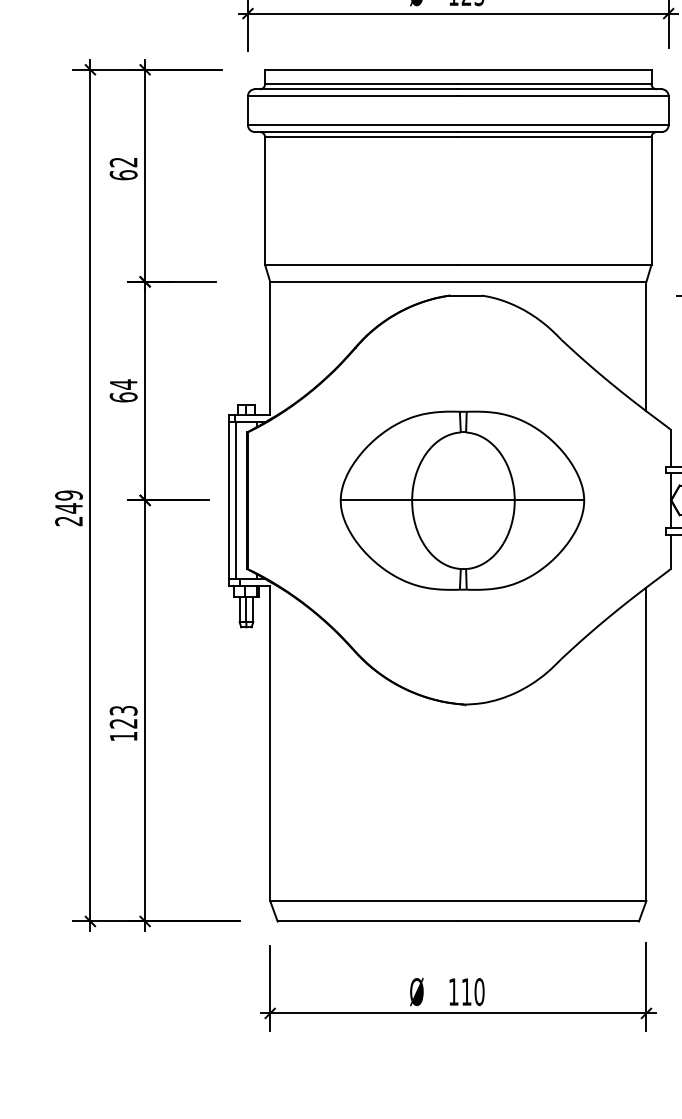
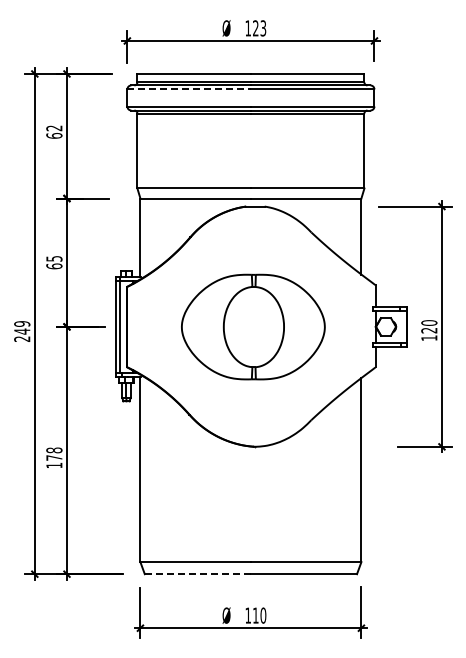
line: (353, 96) -> (189, 89), solid -> dashed
text: (123, 383) -> (54, 258), 64 -> 65
line: (460, 499) -> (252, 326), removed
text: (123, 715) -> (54, 453), 123 -> 178
line: (369, 921) -> (198, 574), solid -> dashed

